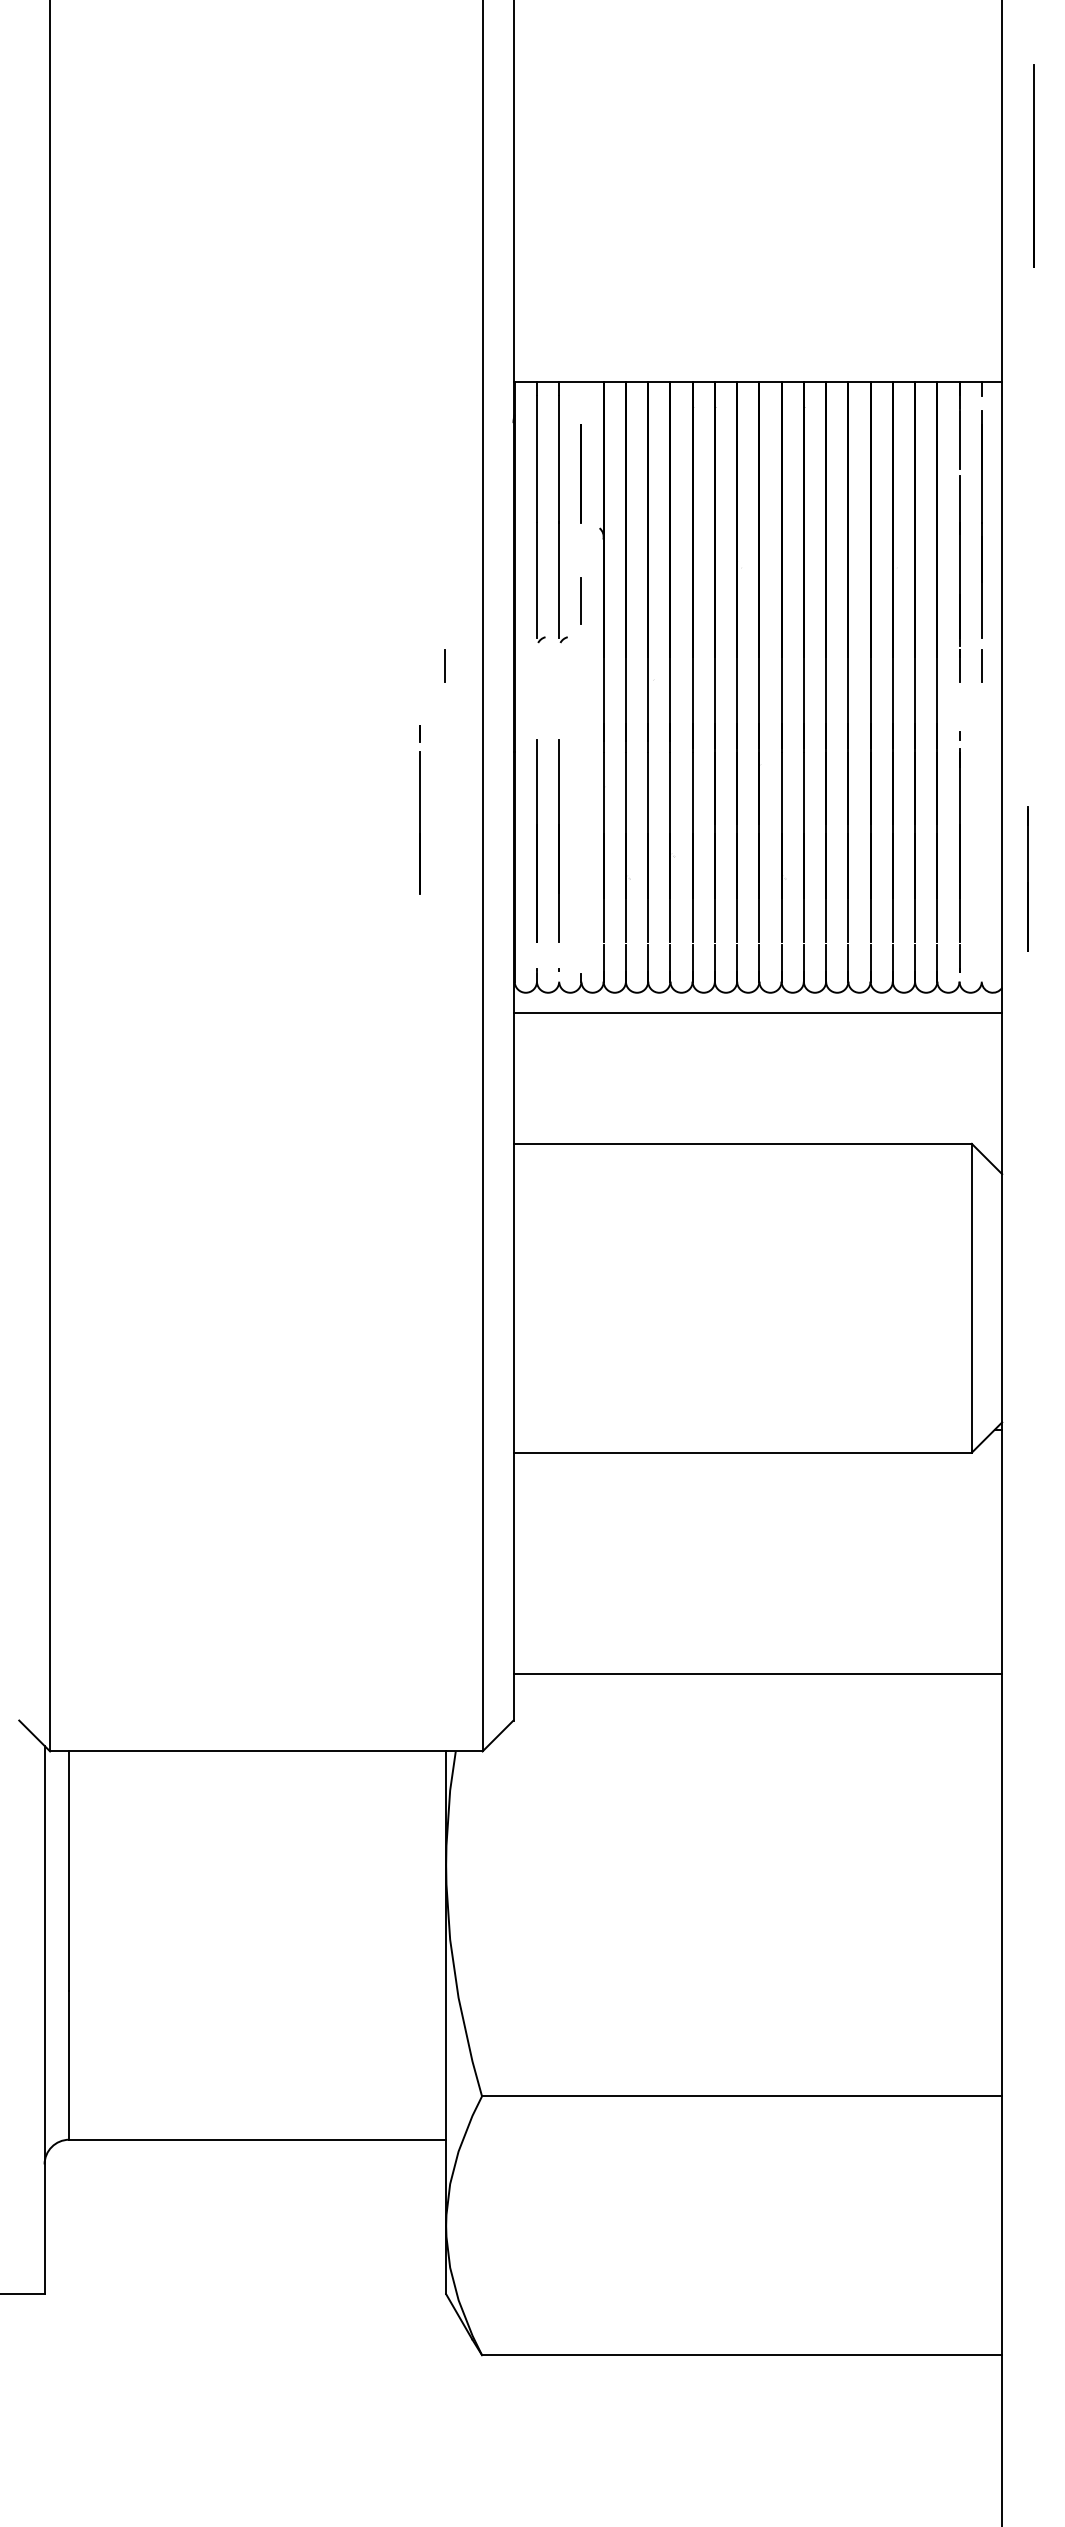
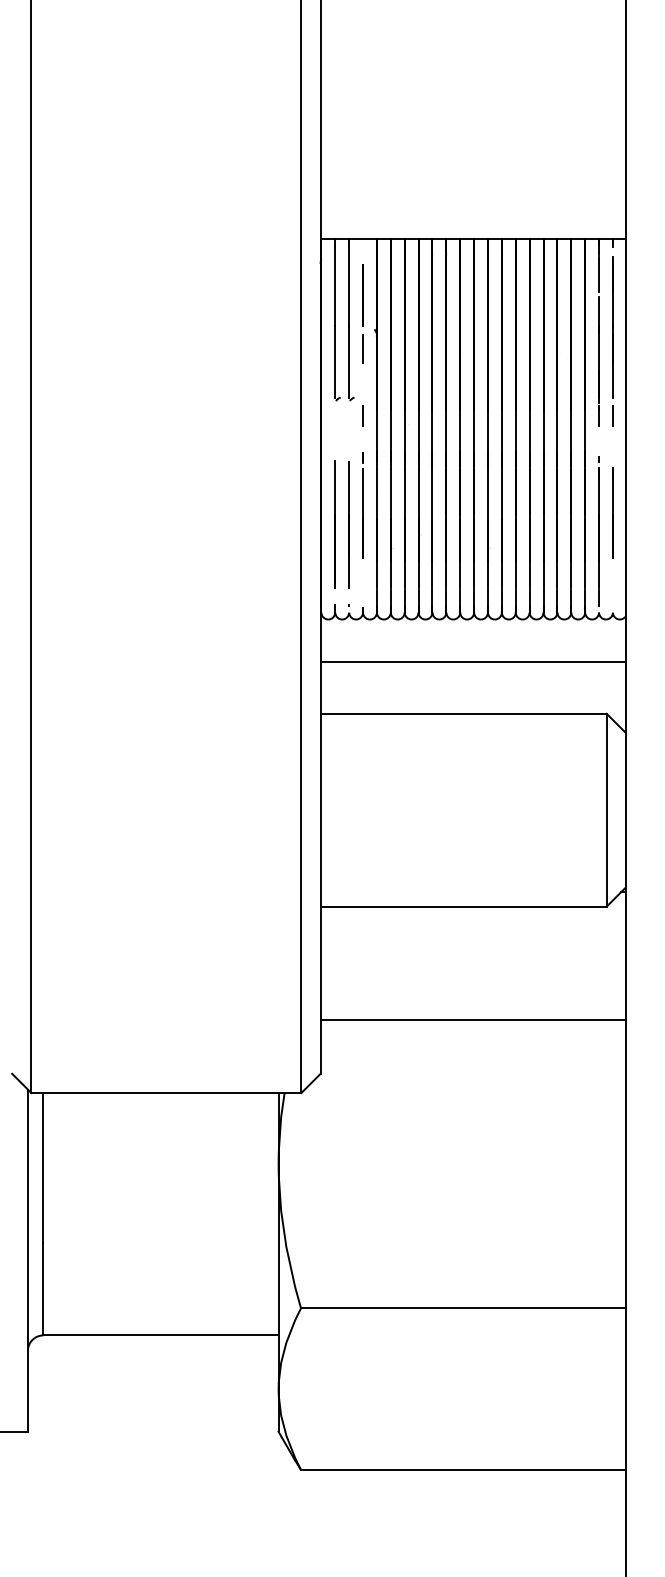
line: (1032, 166) -> (644, 103), removed
line: (580, 600) -> (362, 348), moved
line: (444, 665) -> (362, 415), moved
line: (418, 810) -> (362, 505), moved
line: (1027, 878) -> (612, 512), moved
line: (756, 1013) -> (472, 662), moved
line: (756, 1673) -> (472, 1019), moved

